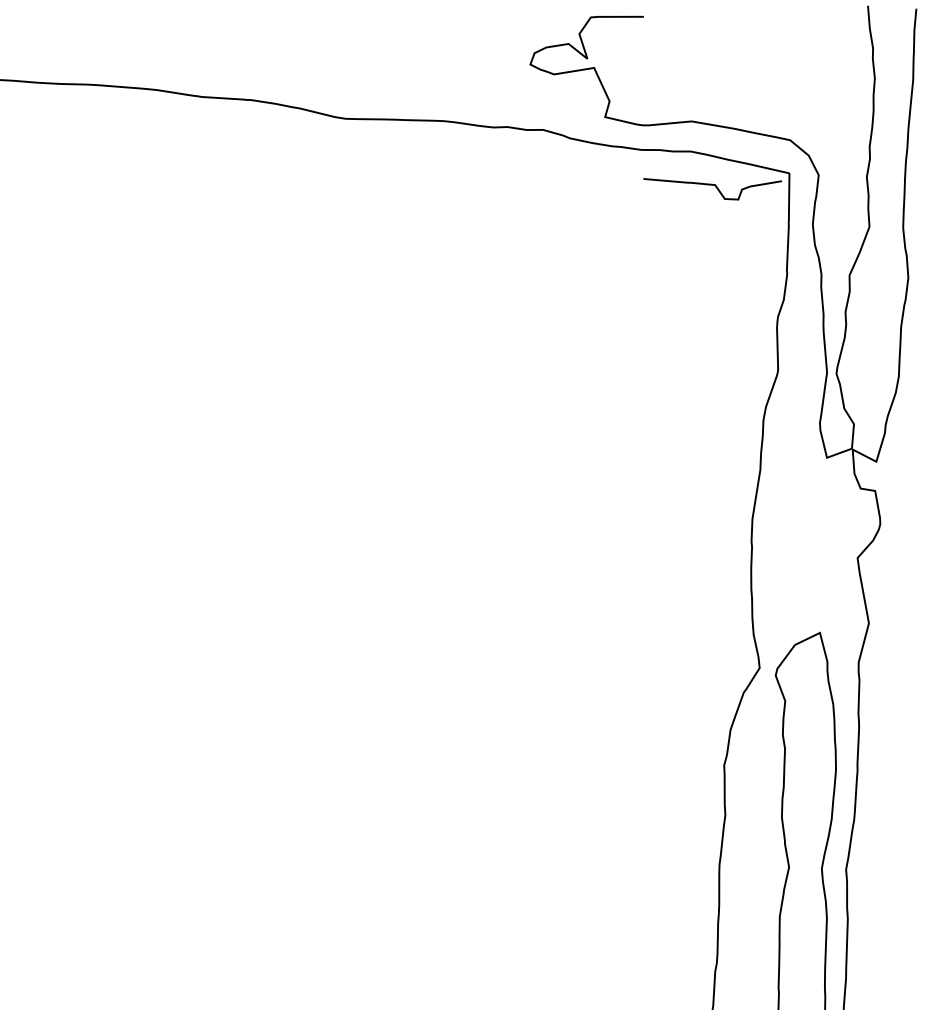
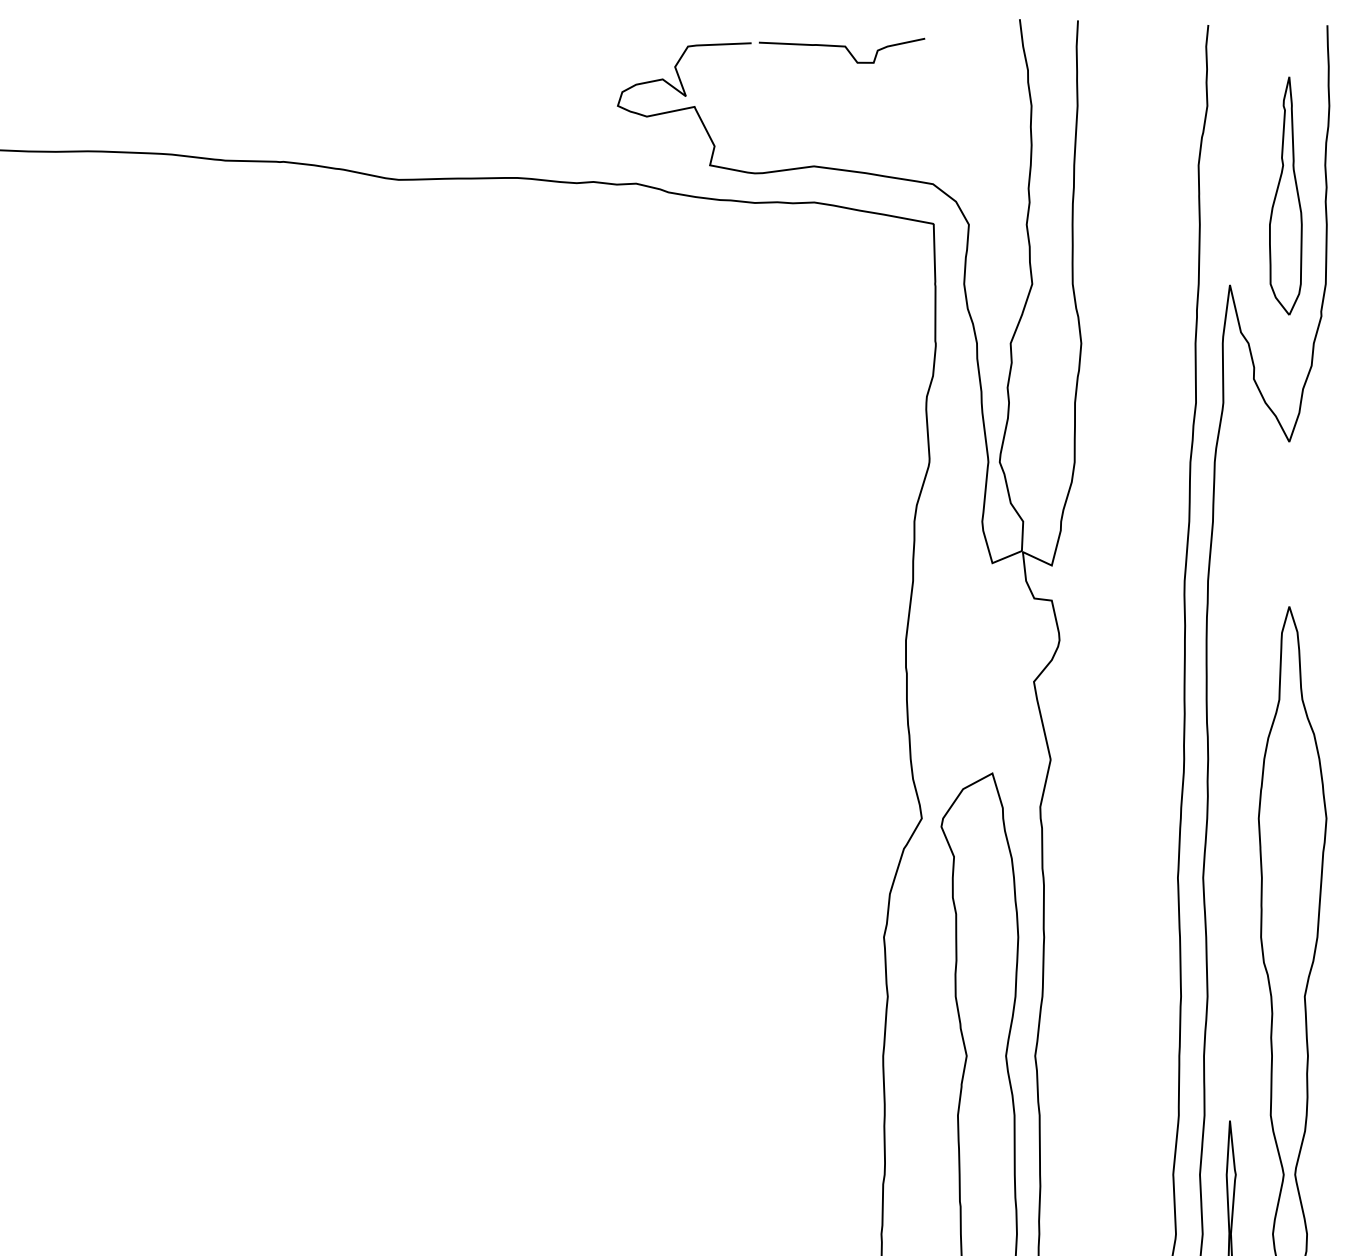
curve: (712, 185) -> (842, 47), moved

